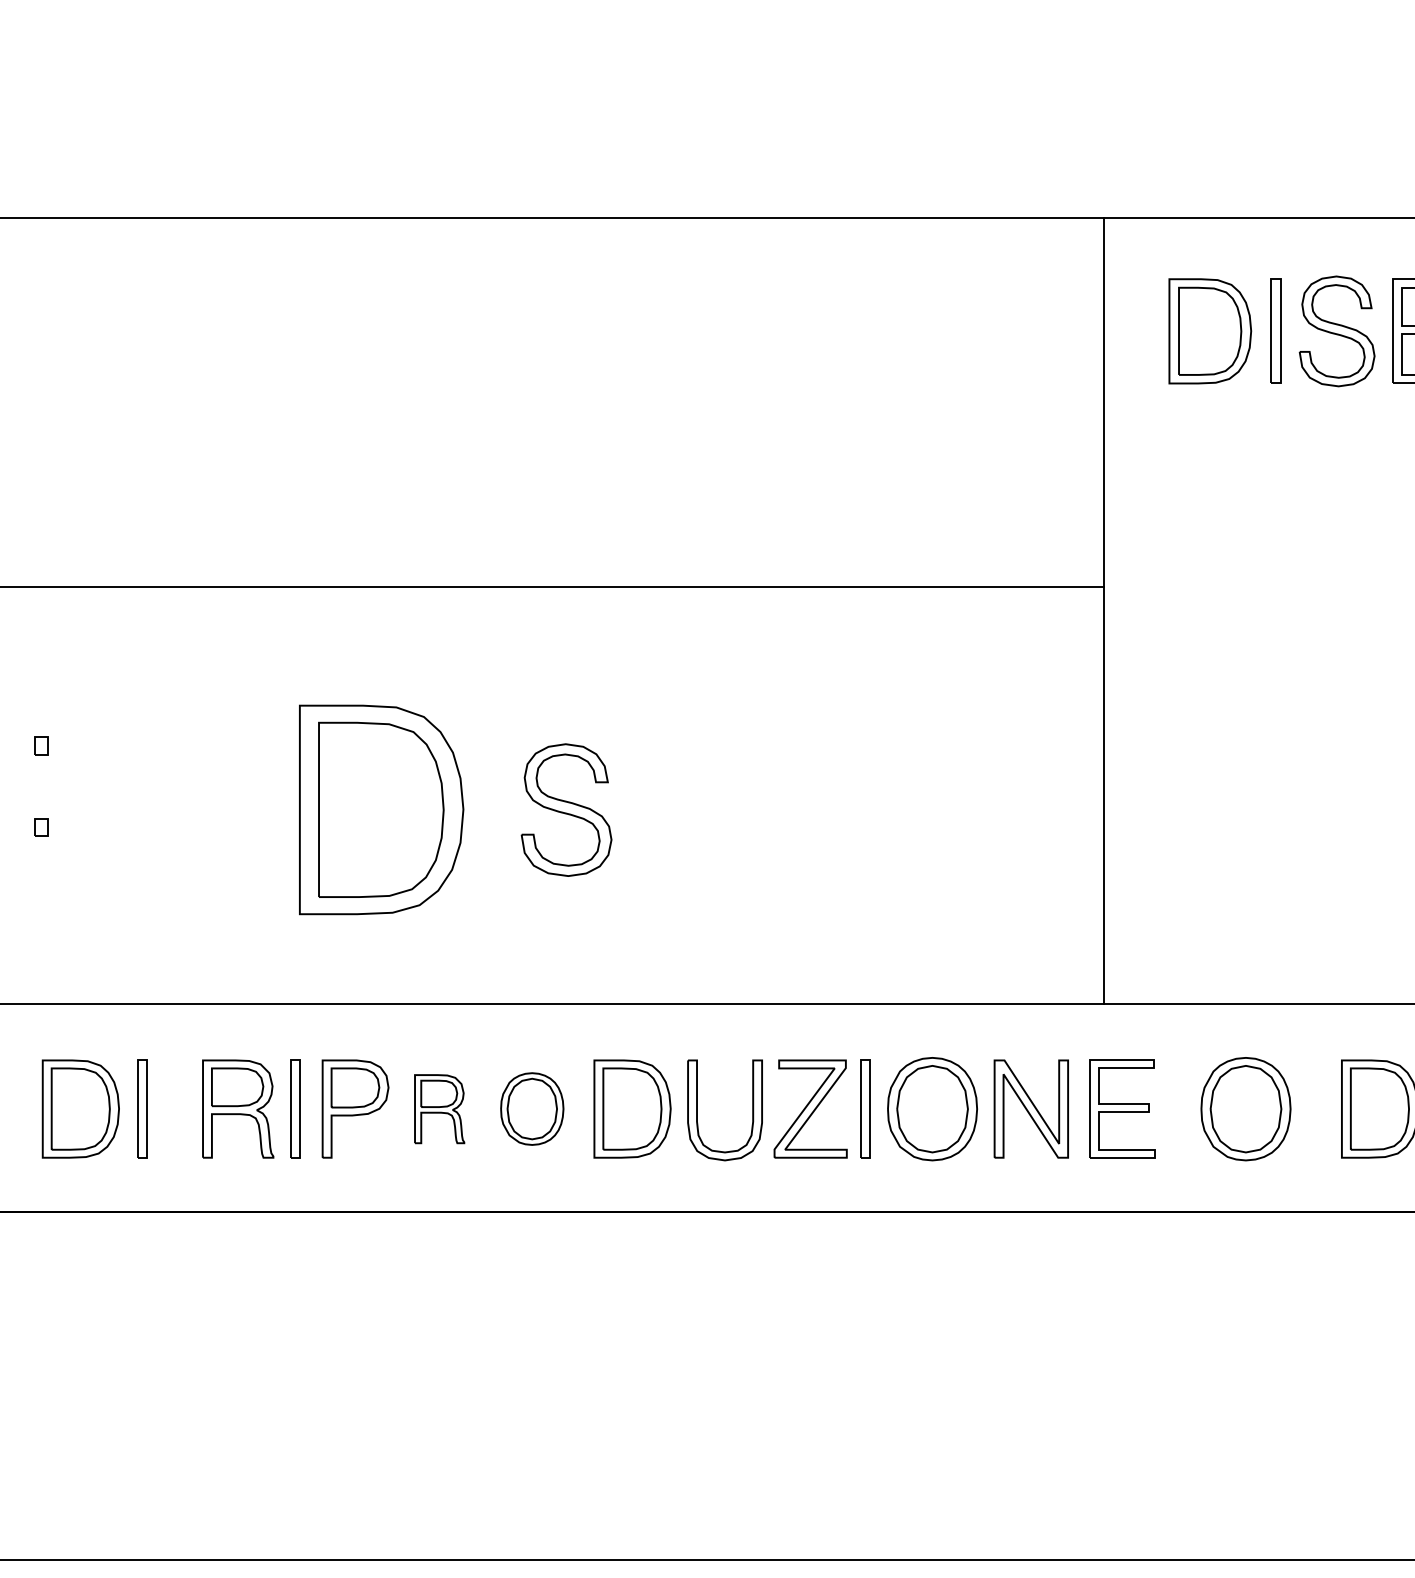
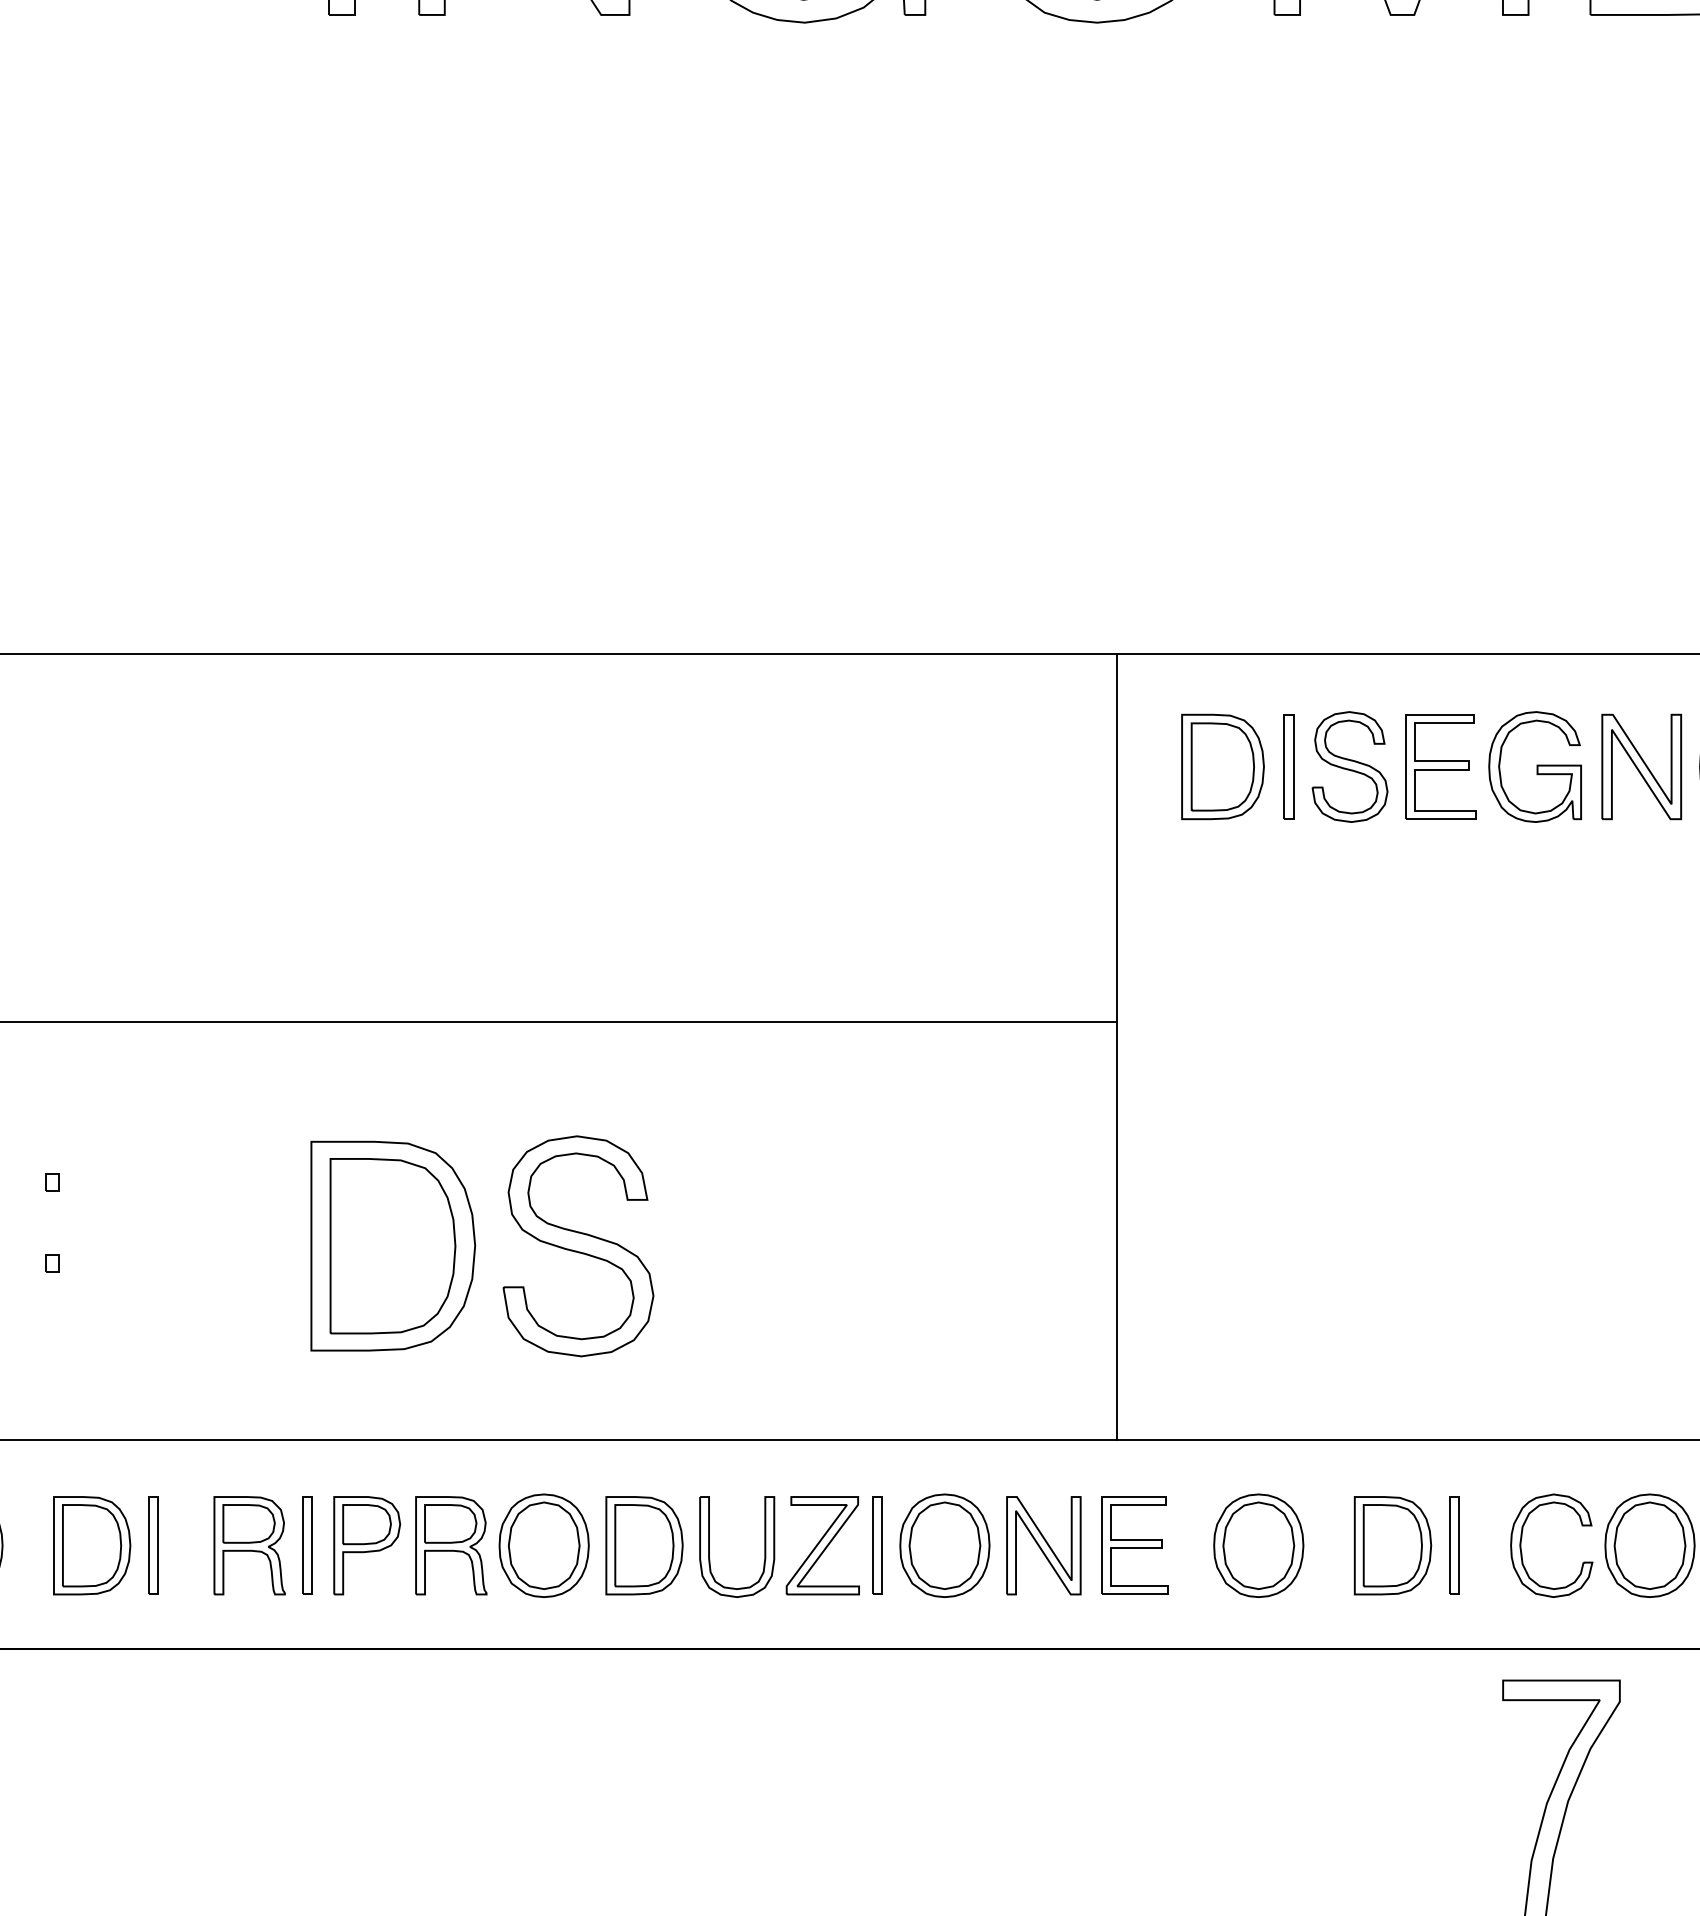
part: (566, 810) -> (578, 1246), size x1.67
part: (439, 1108) -> (451, 1545), size x1.43
part: (531, 1108) -> (543, 1545), size x1.43

